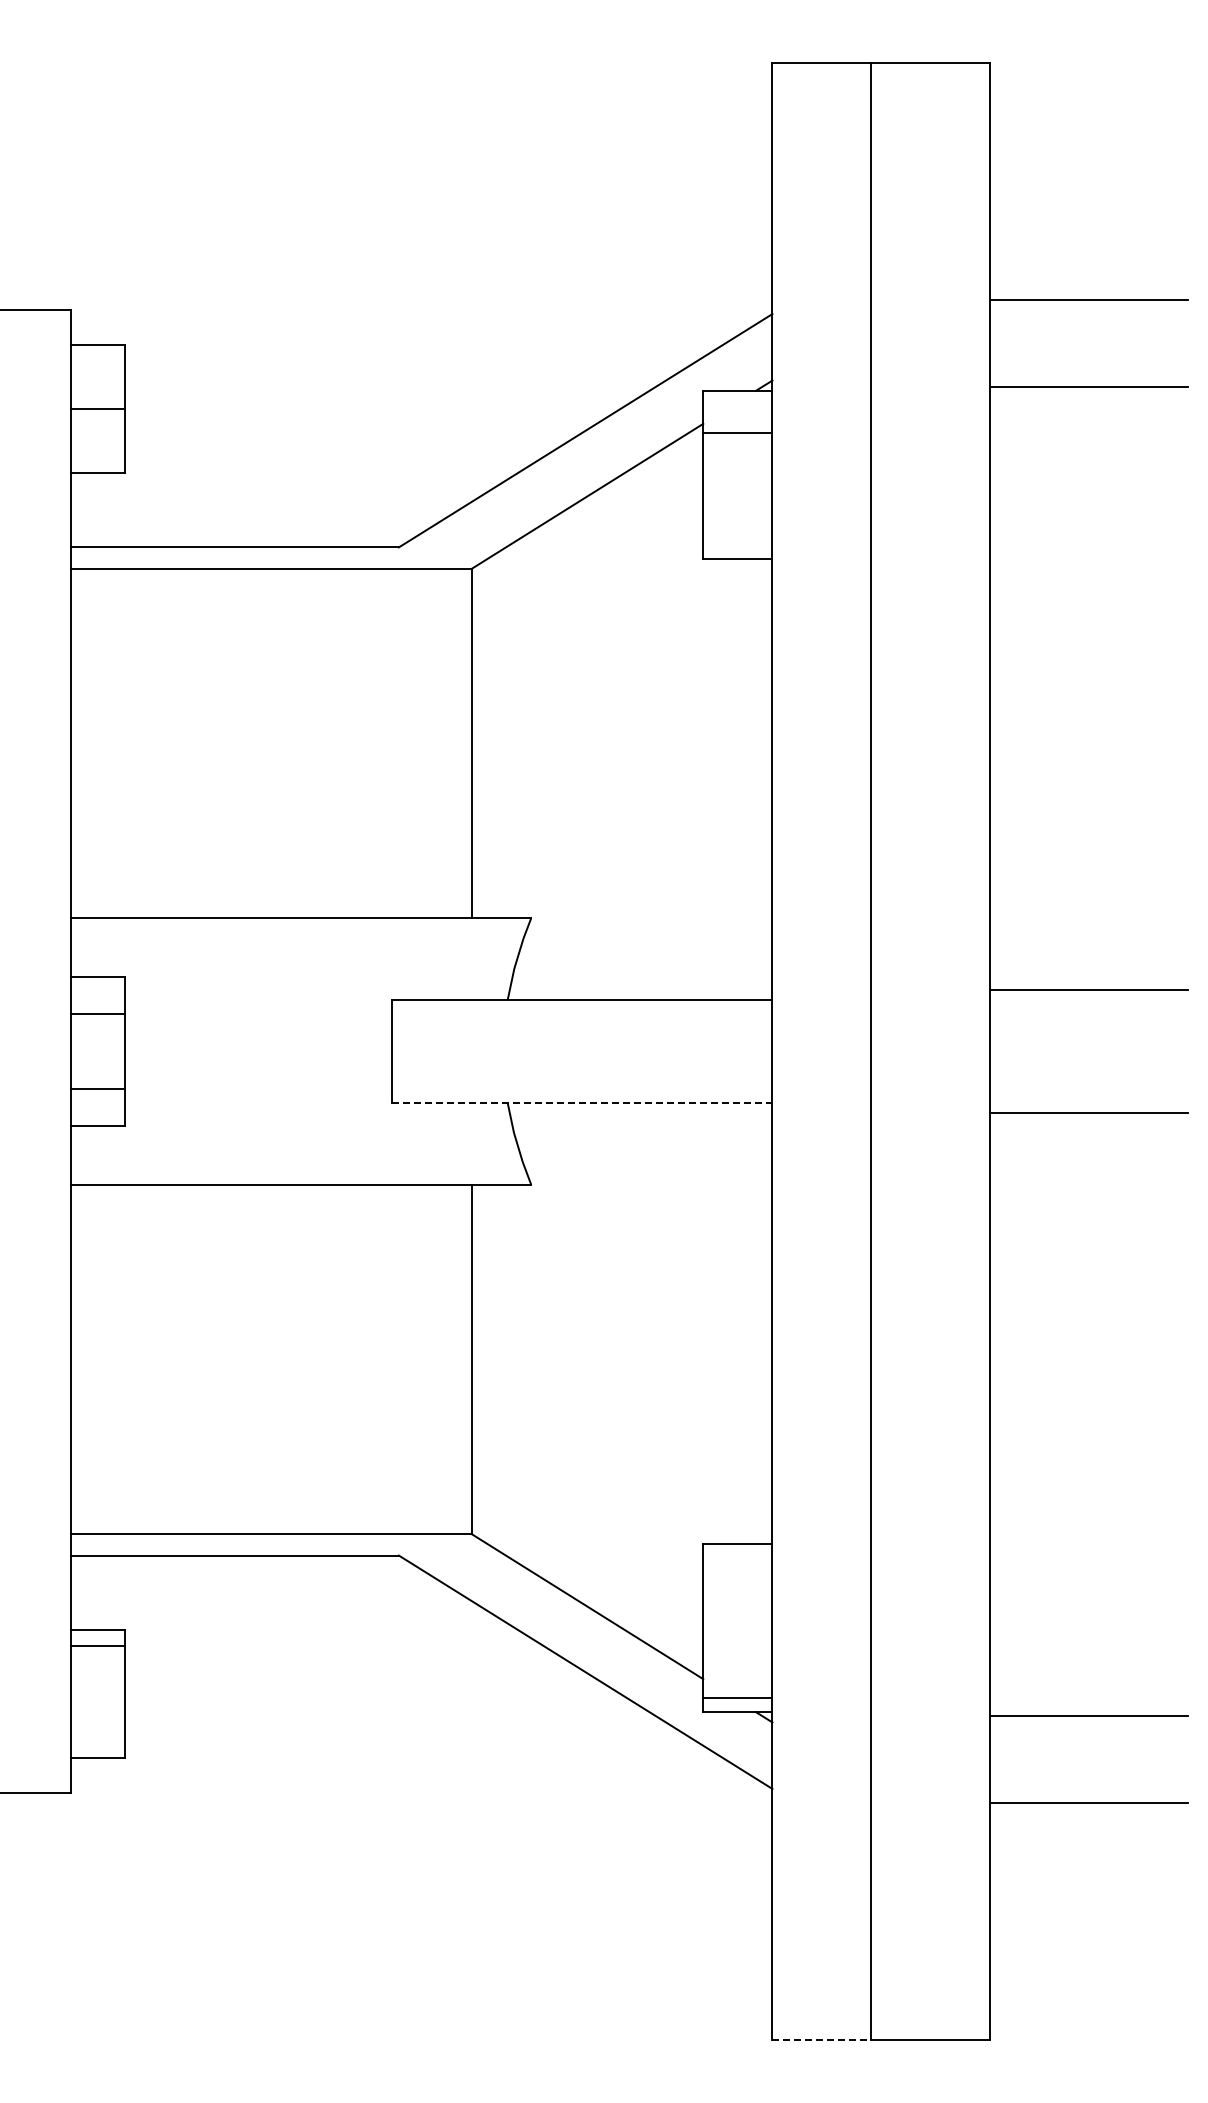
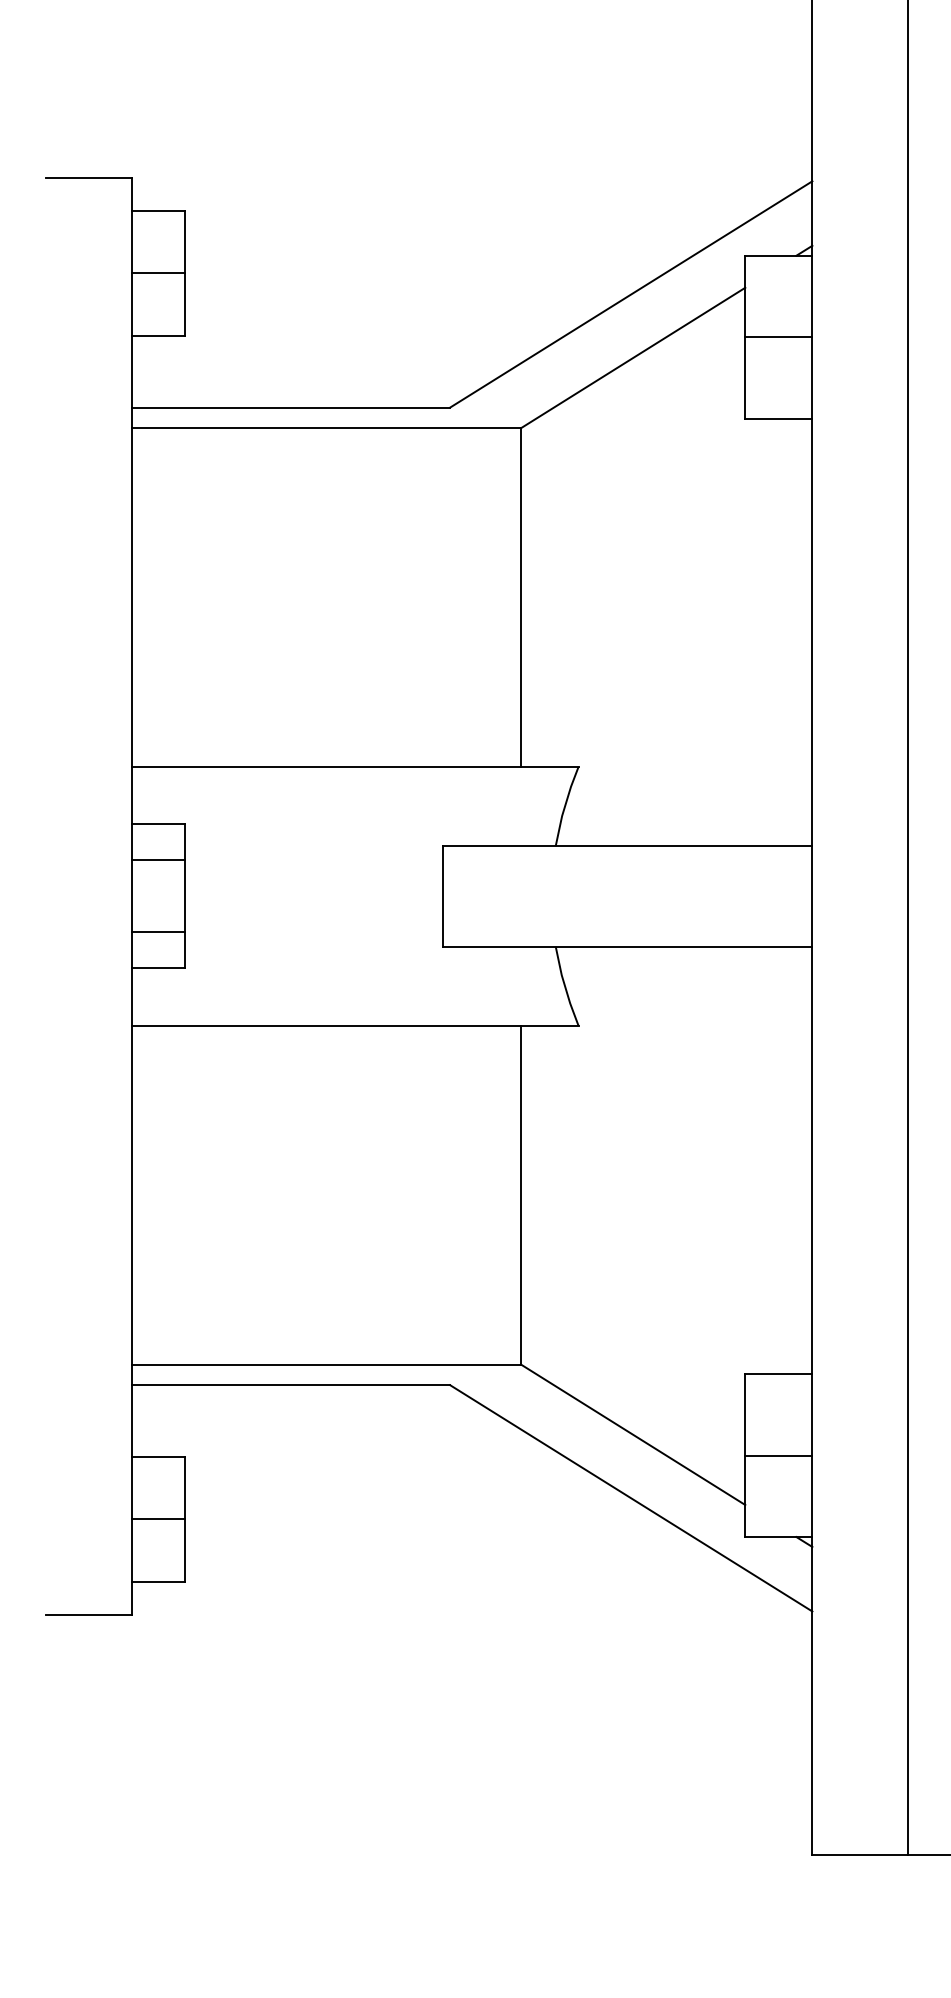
line: (737, 432) -> (778, 336), moved
line: (582, 1103) -> (628, 946), dashed -> solid
line: (97, 1645) -> (157, 1518), moved
line: (737, 1698) -> (778, 1455), moved
line: (822, 2039) -> (860, 1854), dashed -> solid

